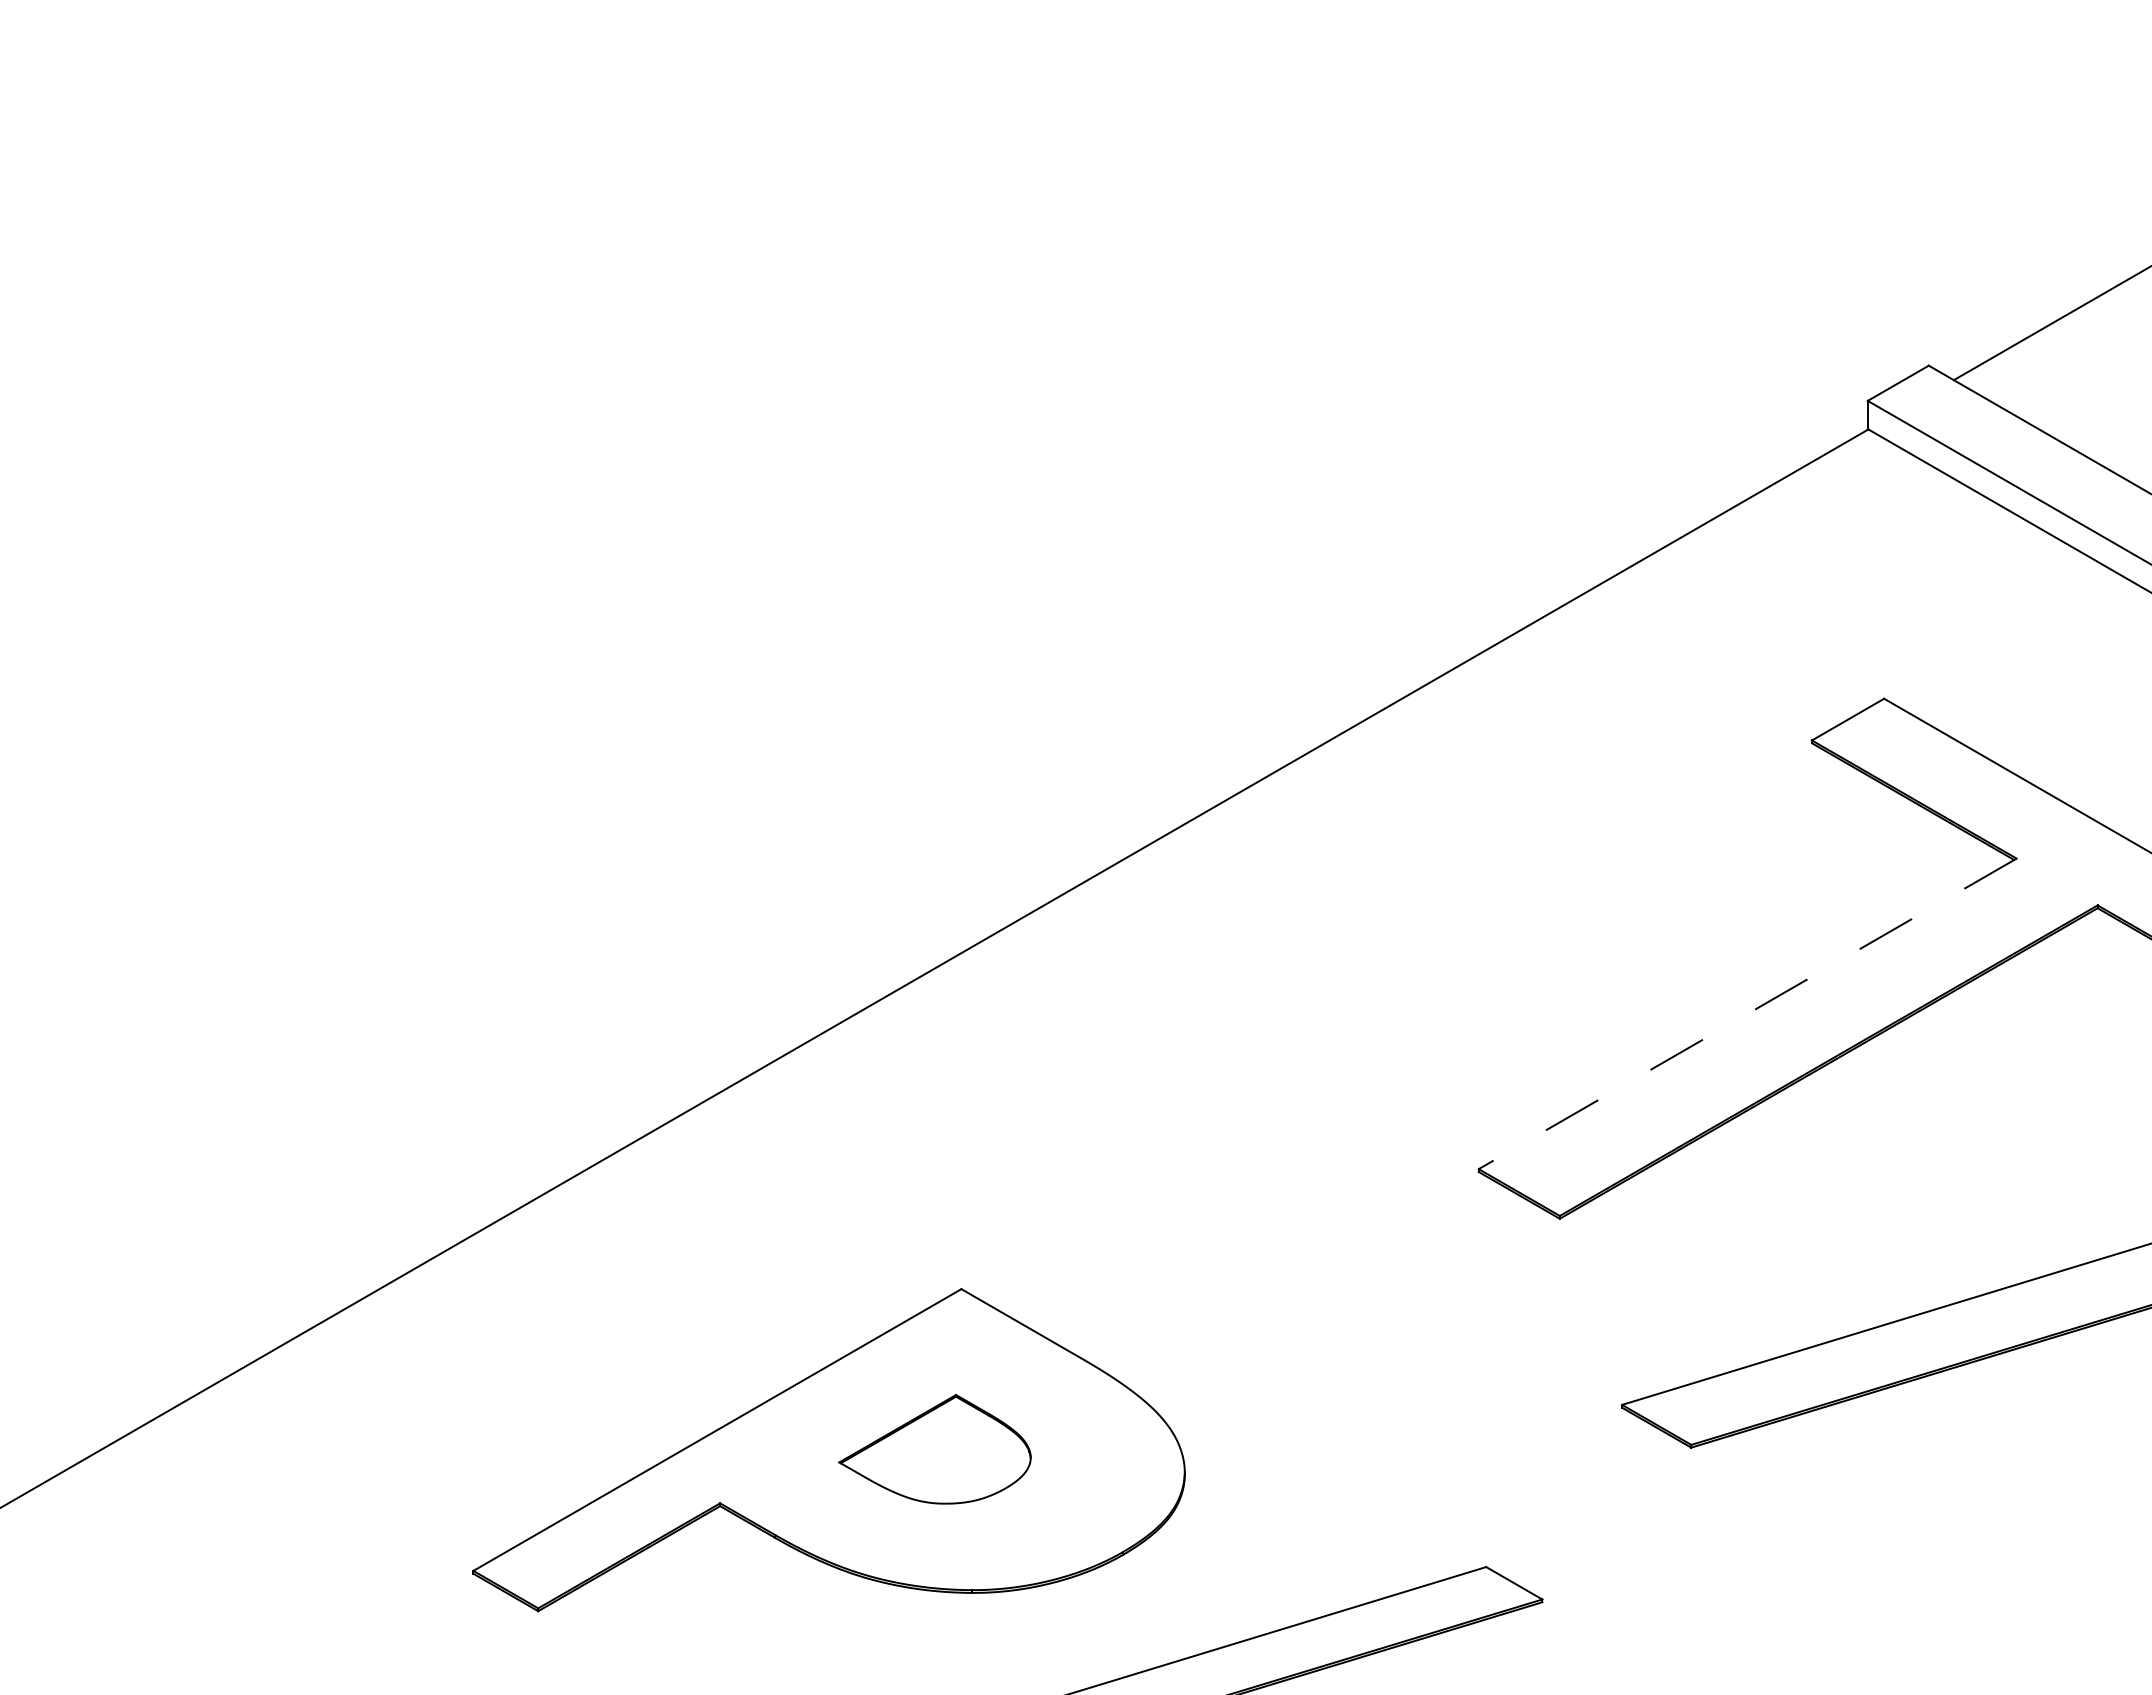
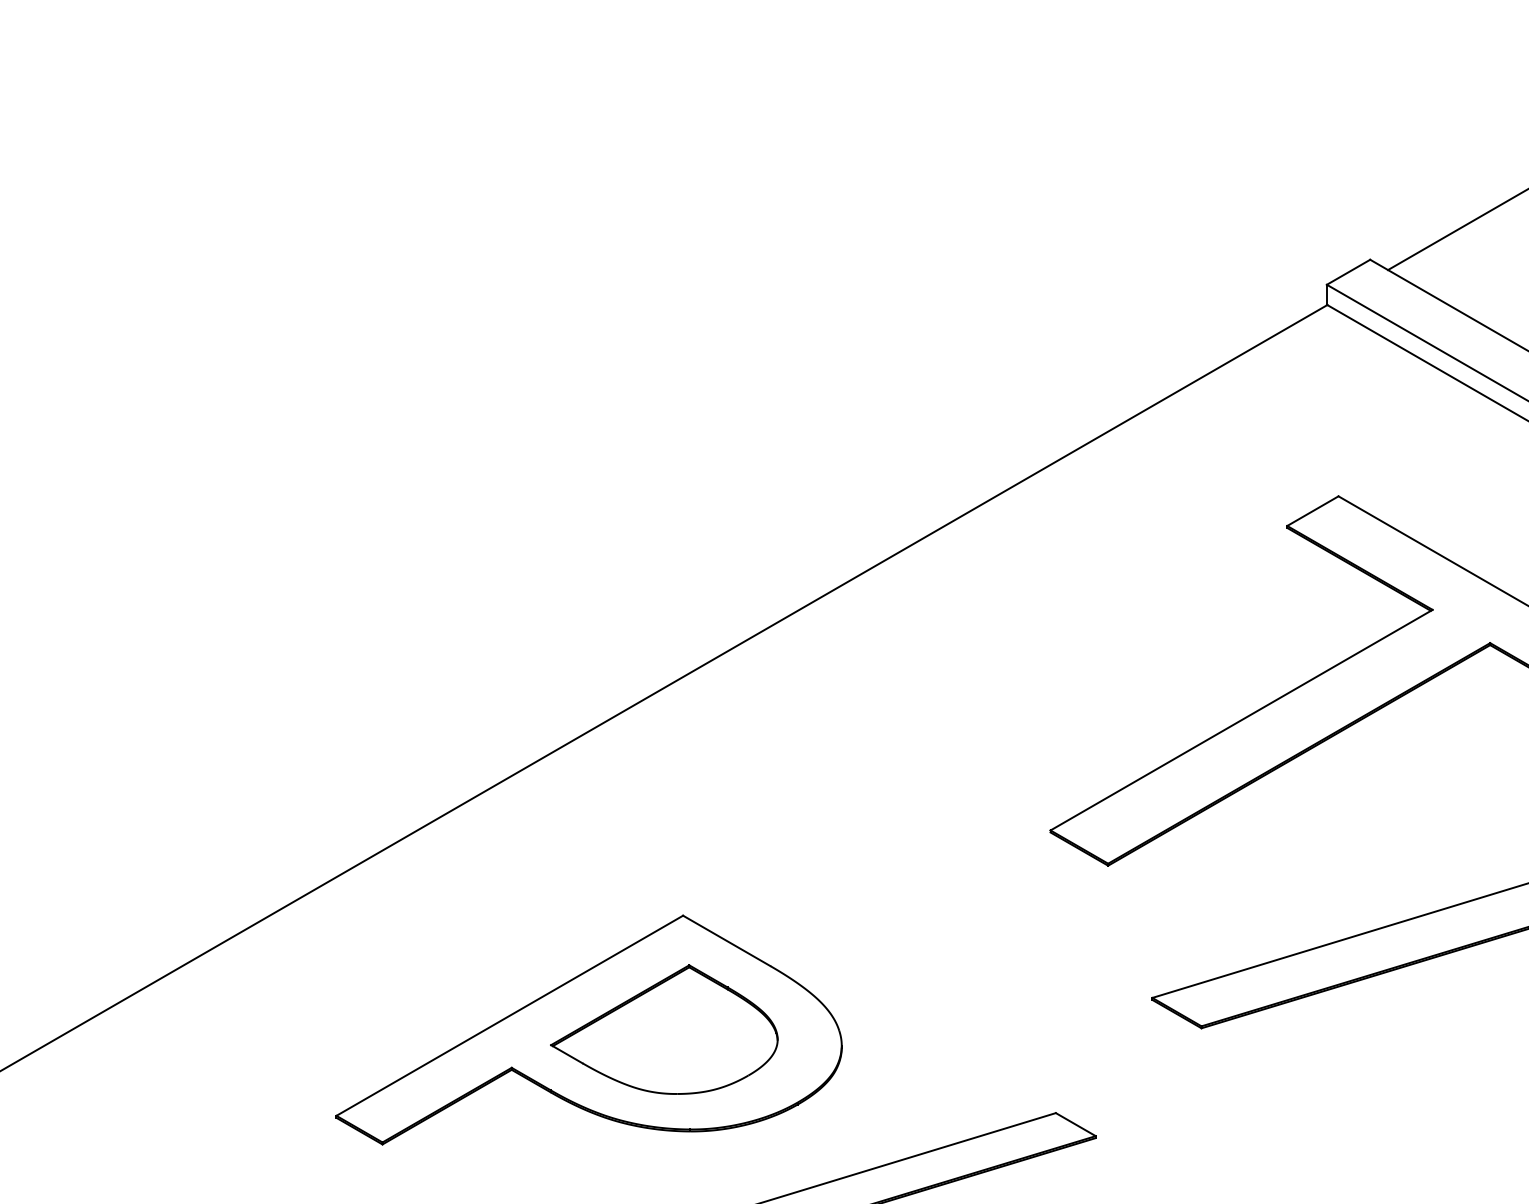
line: (1747, 1013) -> (1241, 719), dashed -> solid
part: (934, 1448) -> (663, 1028), size x1.67

